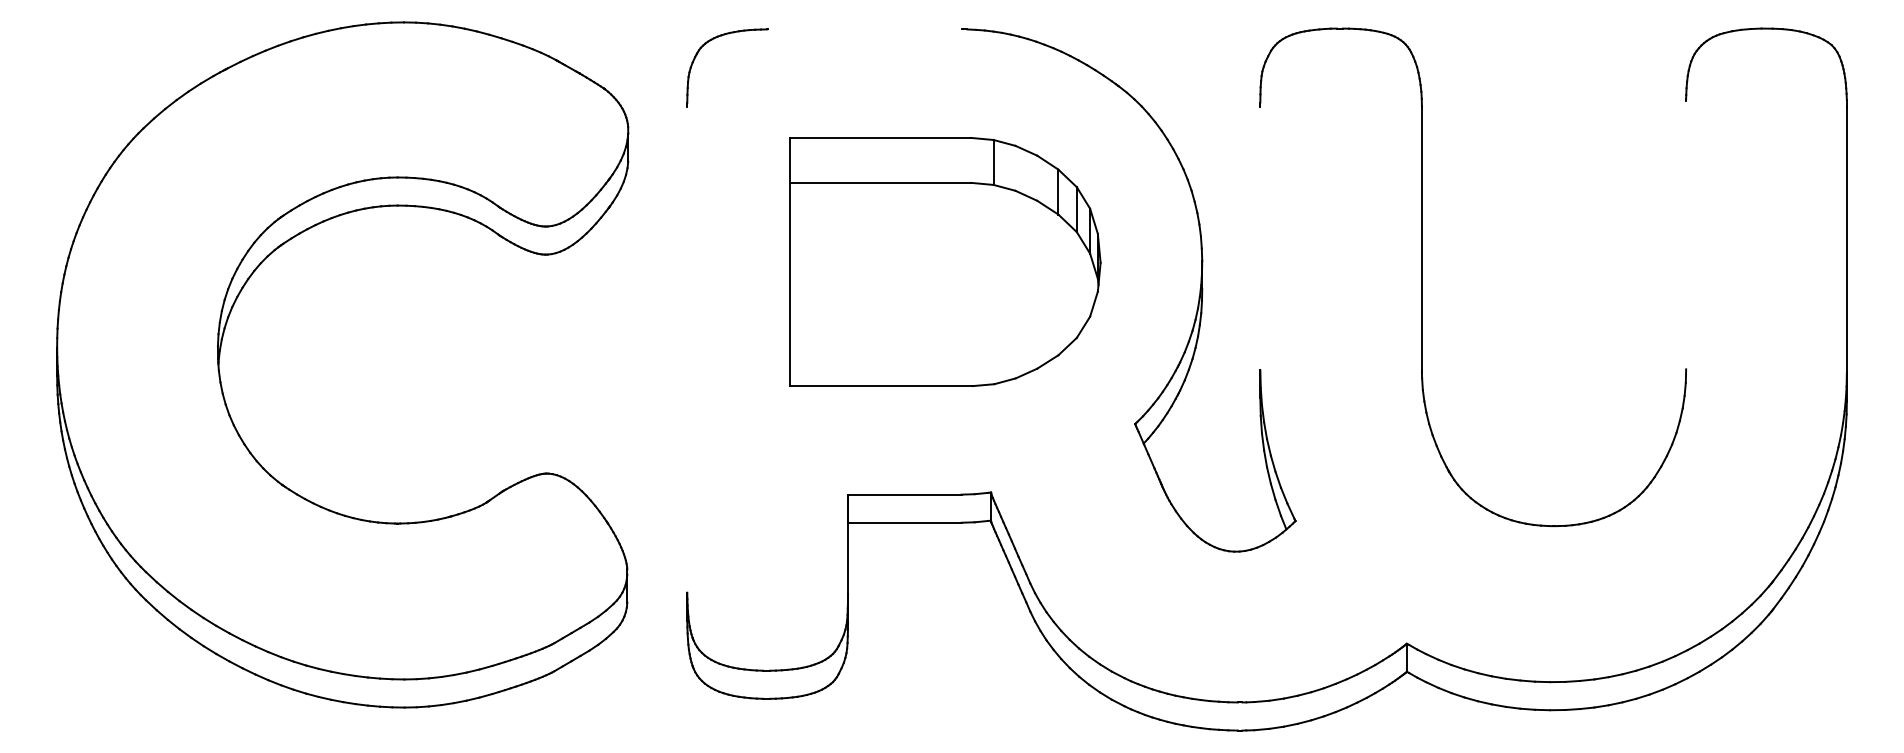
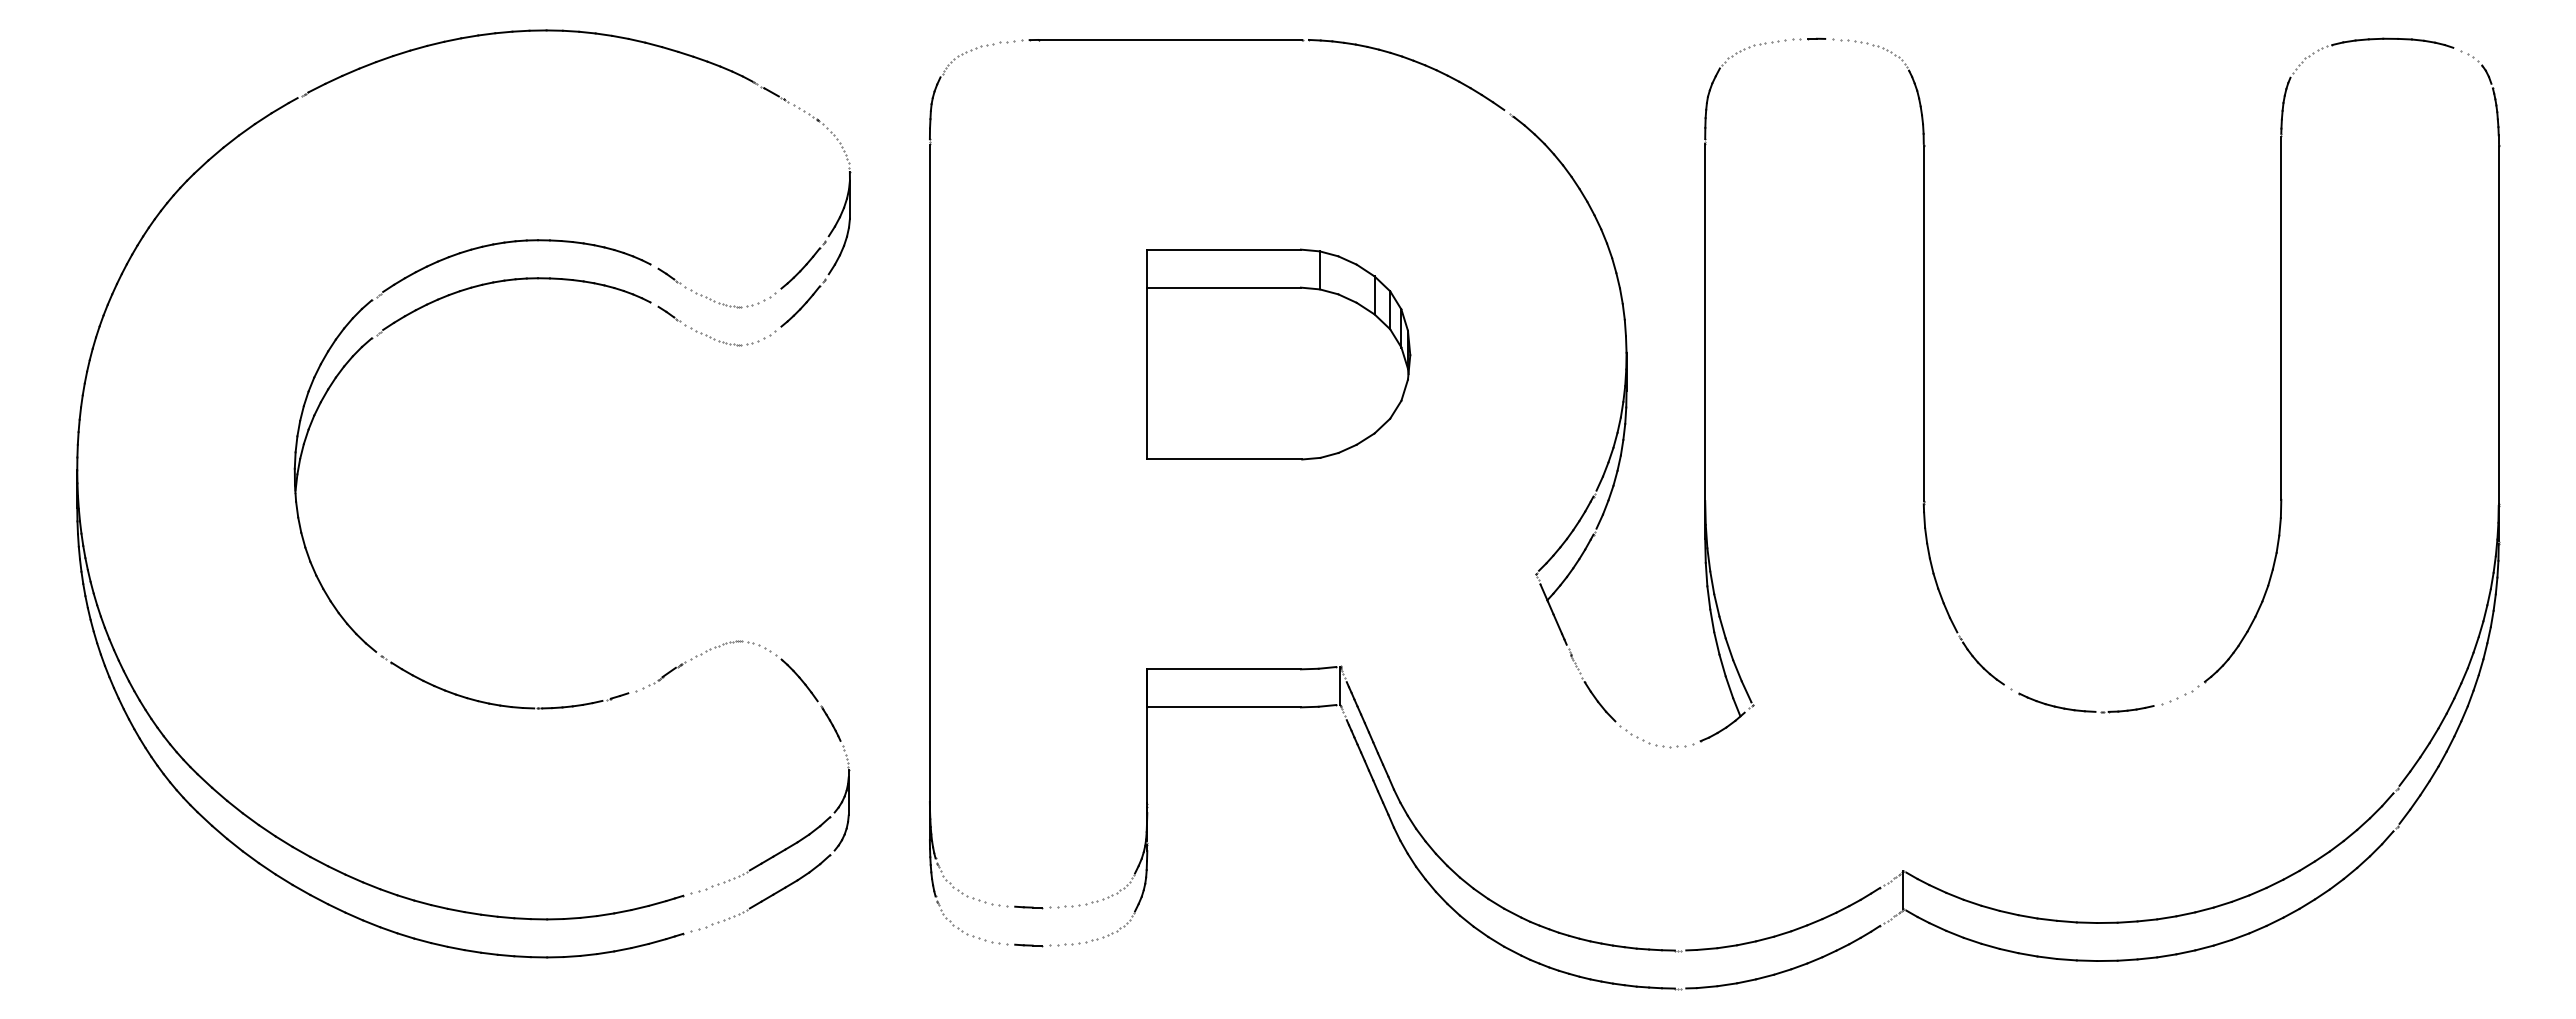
line: (865, 29) -> (1170, 39), added
line: (1686, 235) -> (2281, 318), added
line: (1260, 238) -> (1705, 322), added
part: (944, 261) -> (1278, 354), size x0.62
line: (687, 349) -> (929, 473), added

